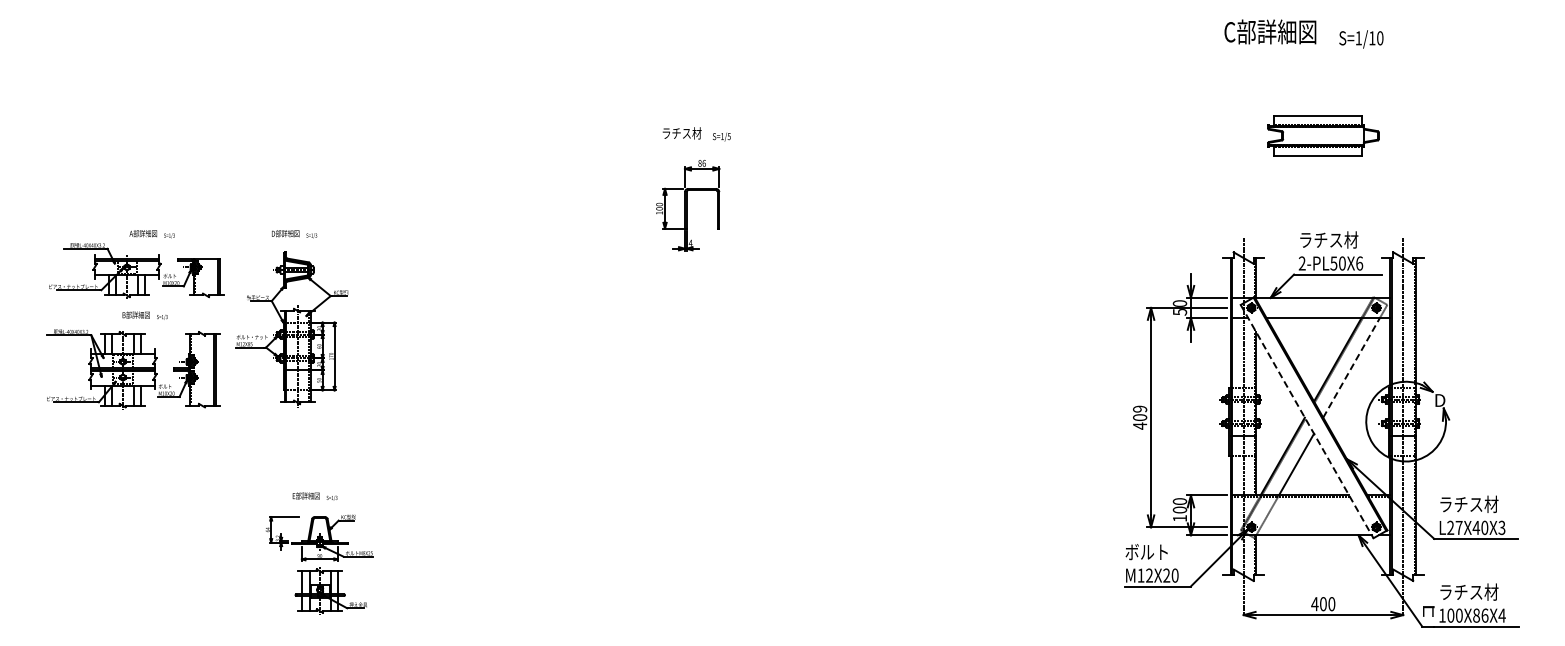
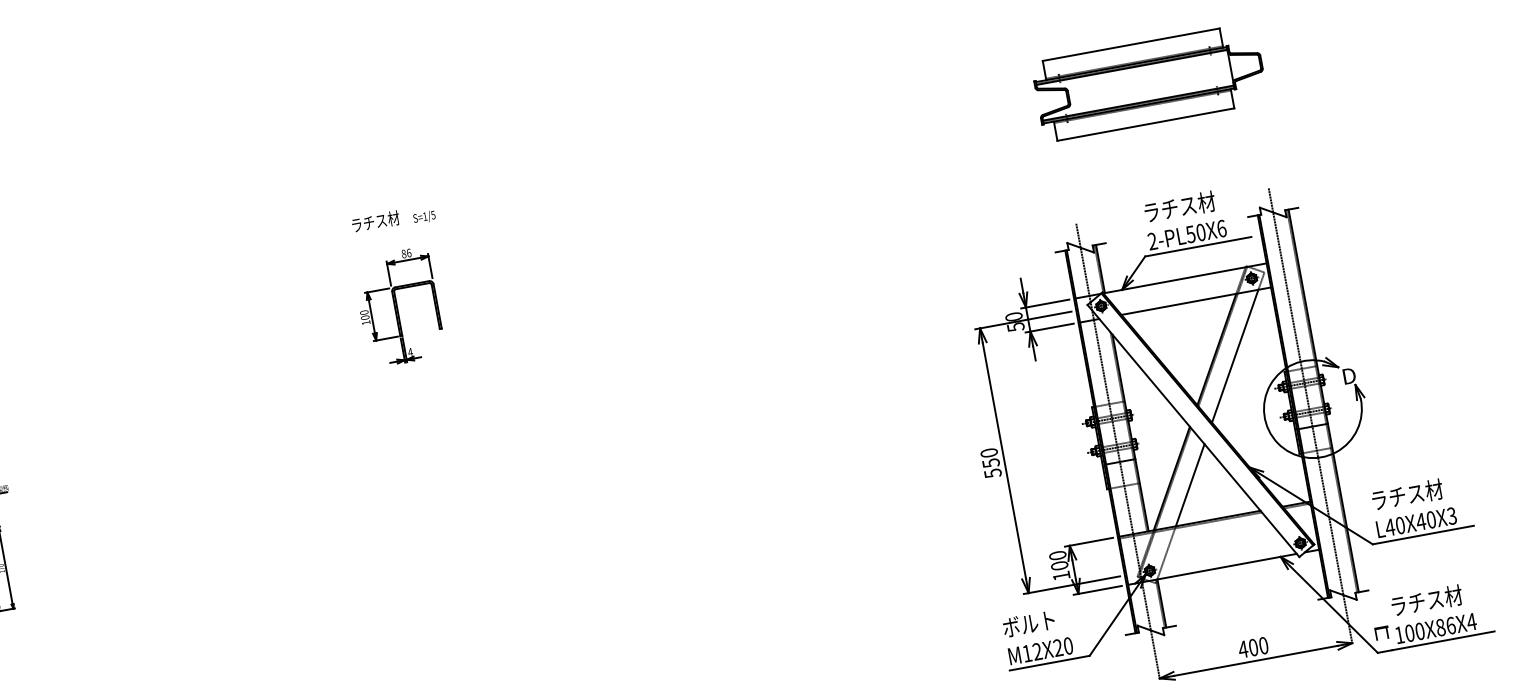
part: (1323, 135) -> (1149, 82), size x1.67
line: (1351, 367) -> (1235, 355), dashed -> solid
text: (1140, 417) -> (991, 462), 409 -> 550
line: (1307, 422) -> (1194, 432), dashed -> solid
text: (1454, 527) -> (1394, 526), L27X40X3 -> L40X40X3

